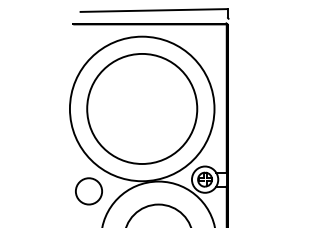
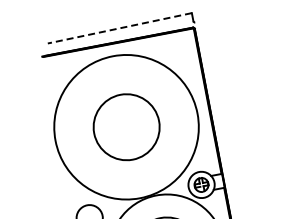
line: (154, 10) -> (120, 28), solid -> dashed
circle: (142, 108) -> (126, 126), size x0.6

